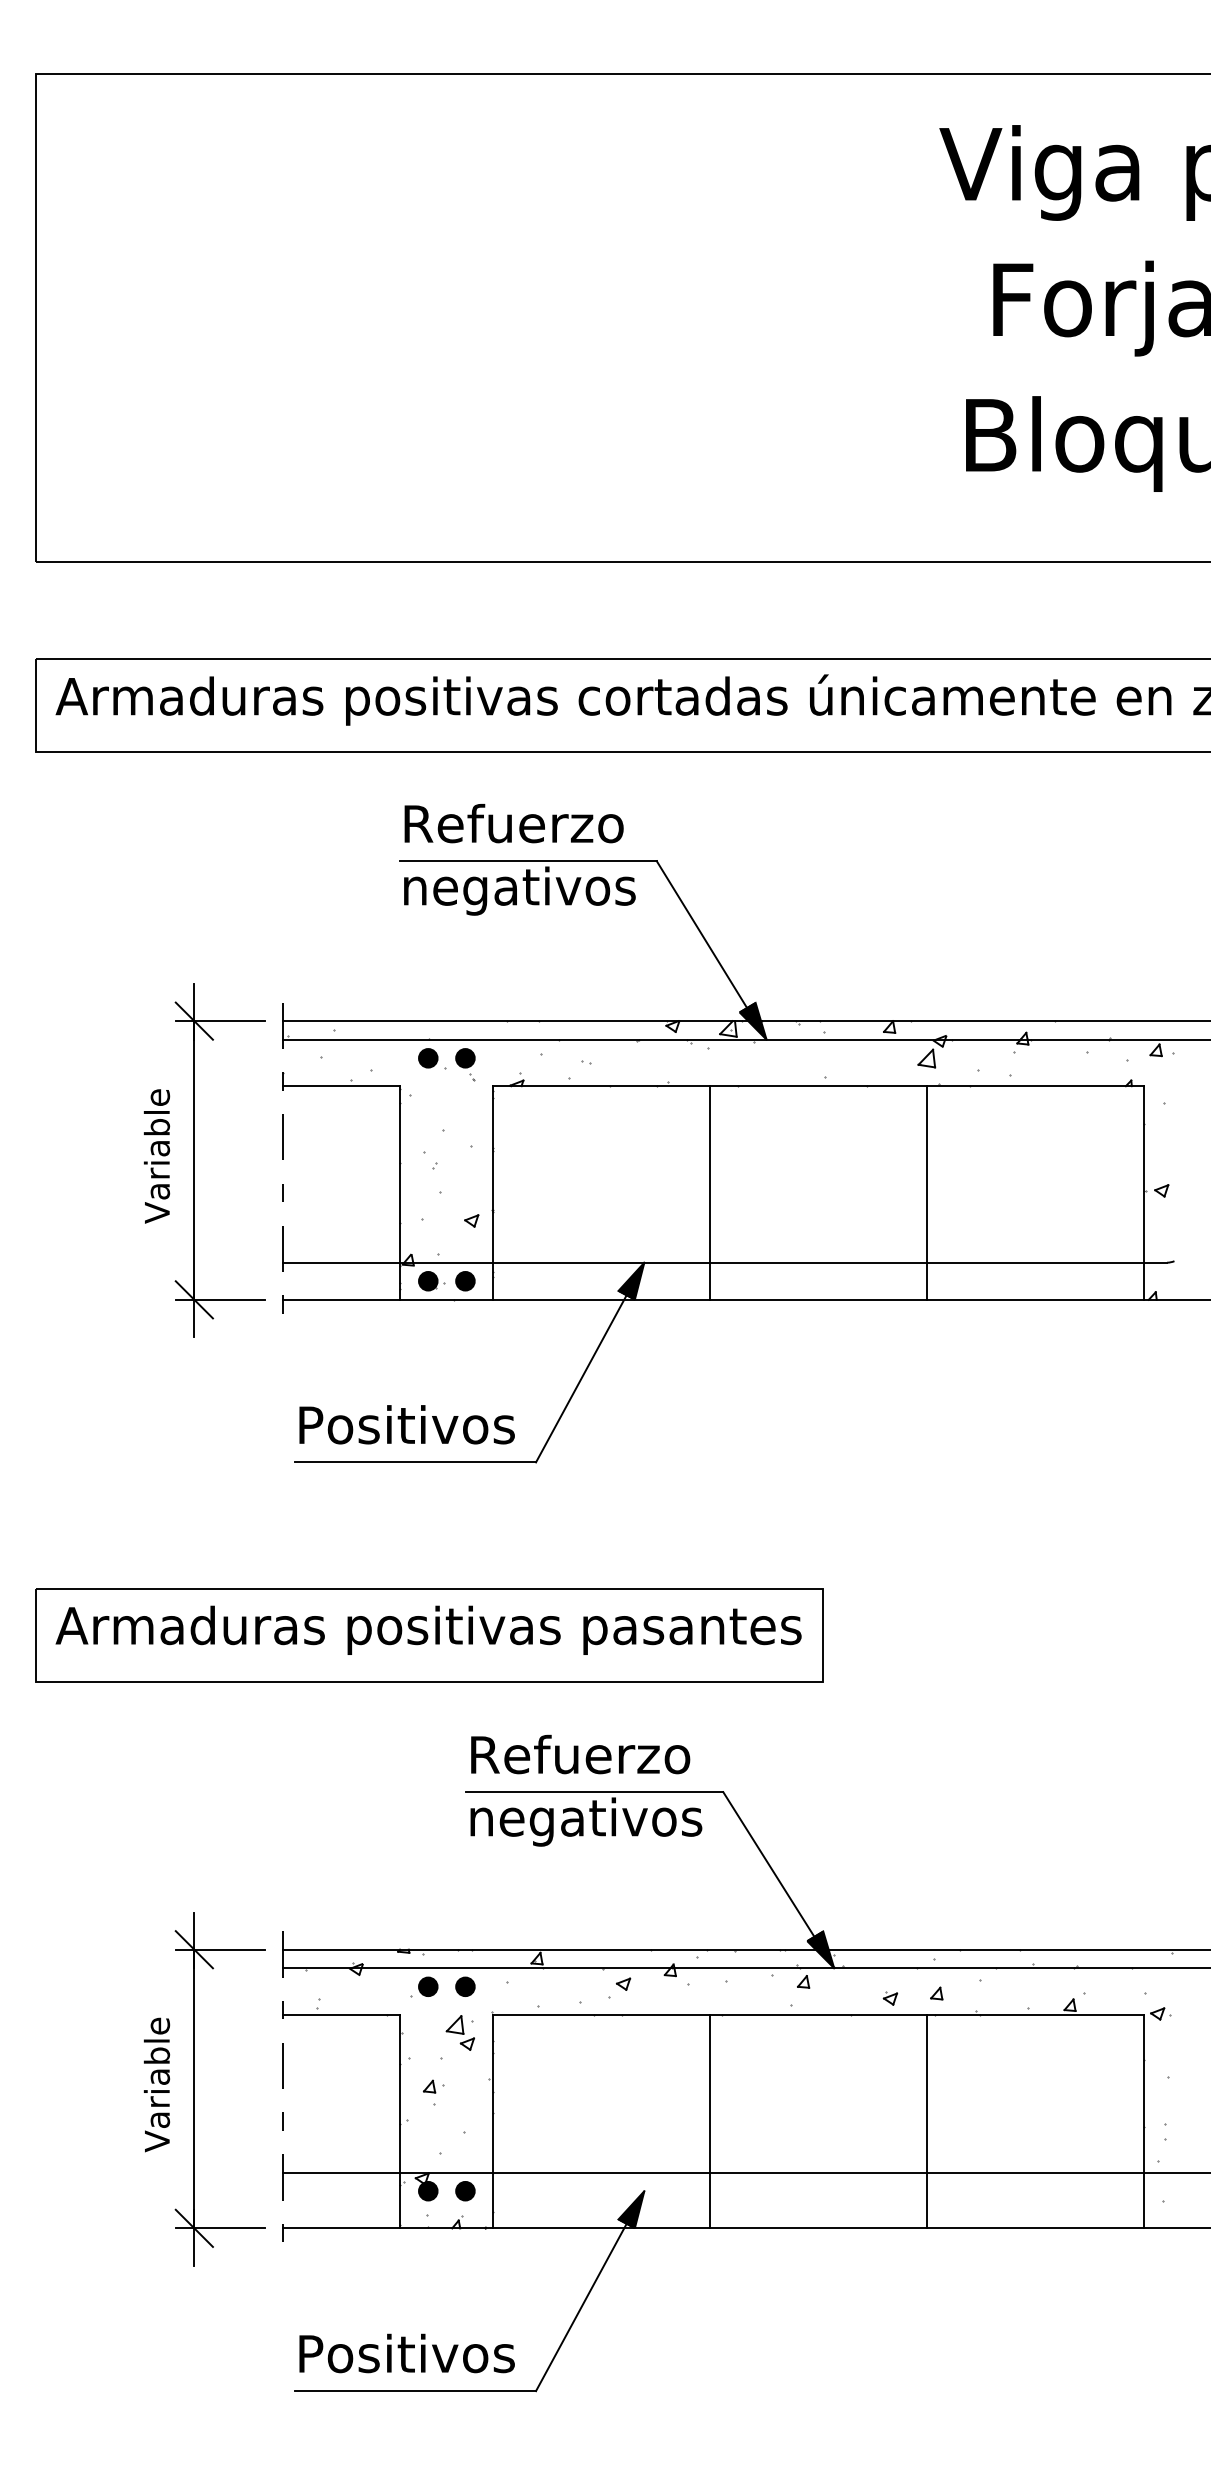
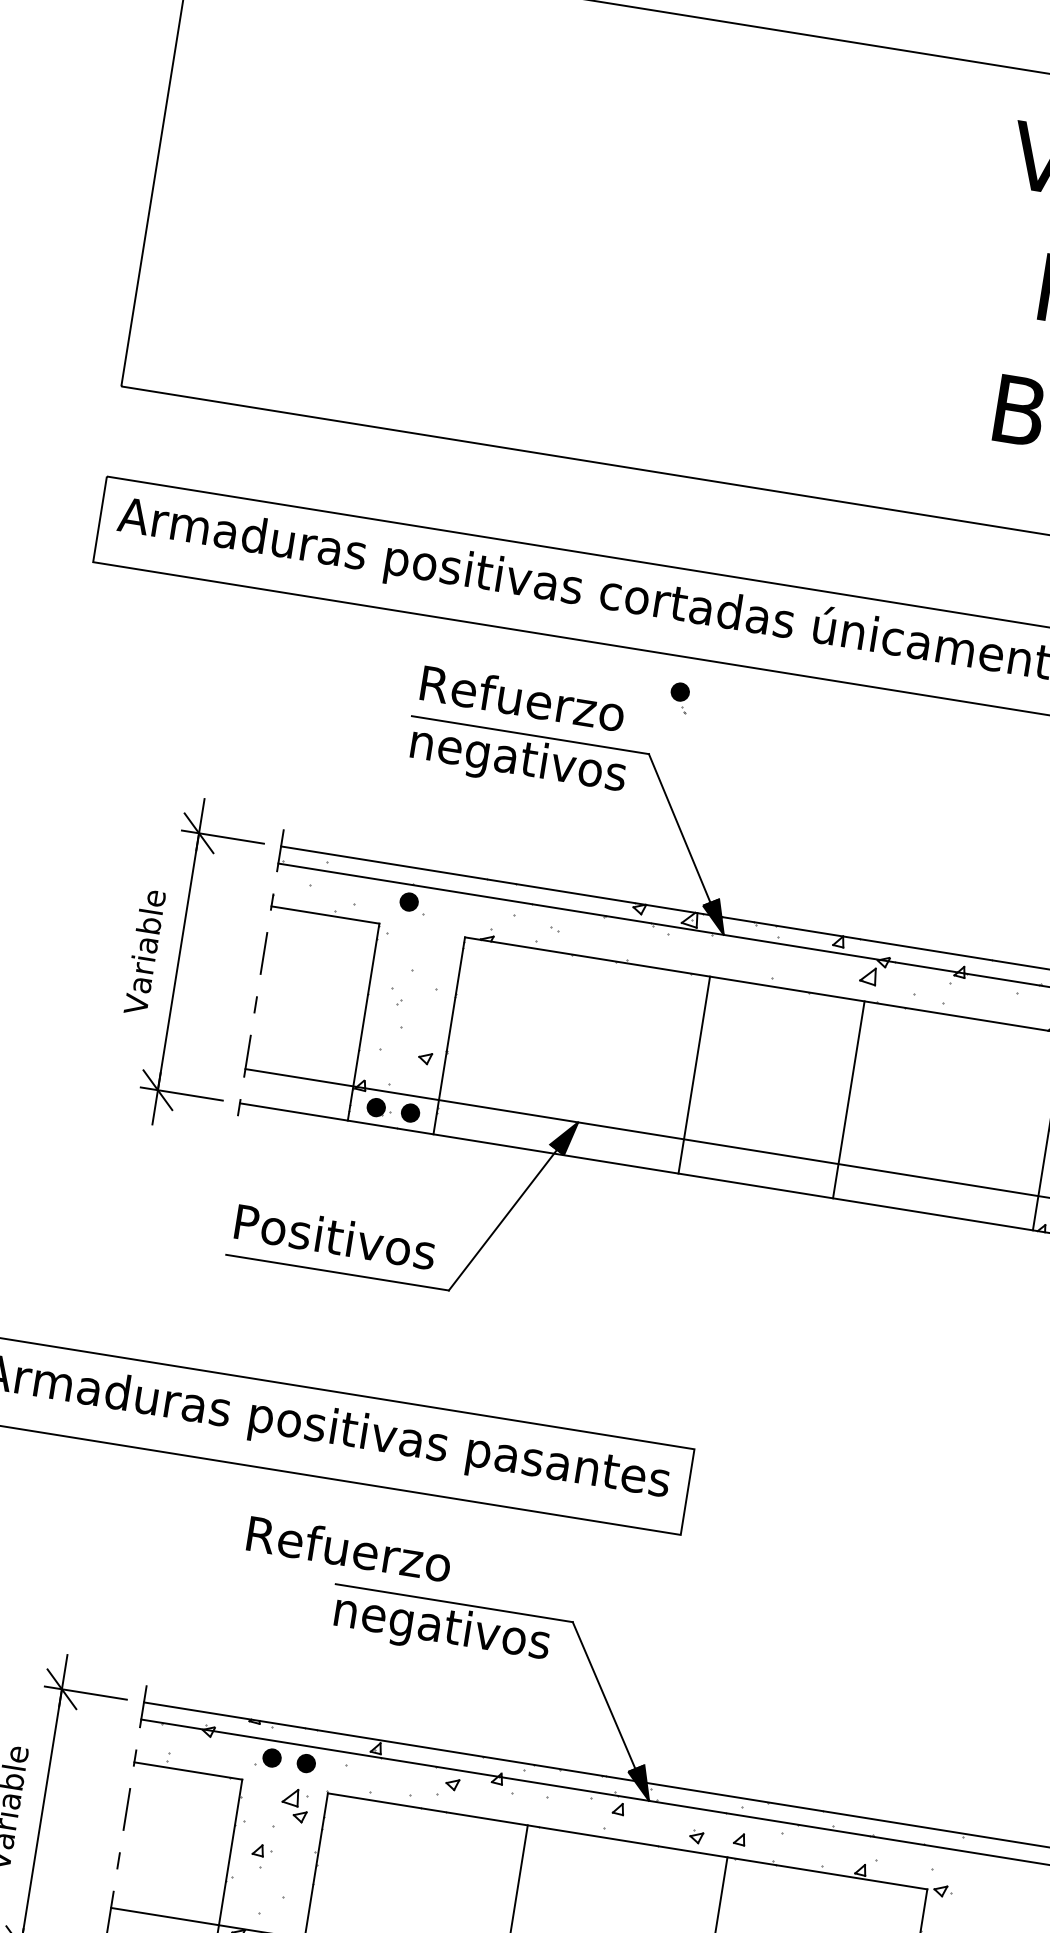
part: (465, 1064) -> (679, 697), moved
line: (710, 1192) -> (694, 1074), moved
text: (580, 1754) -> (349, 1548), moved

